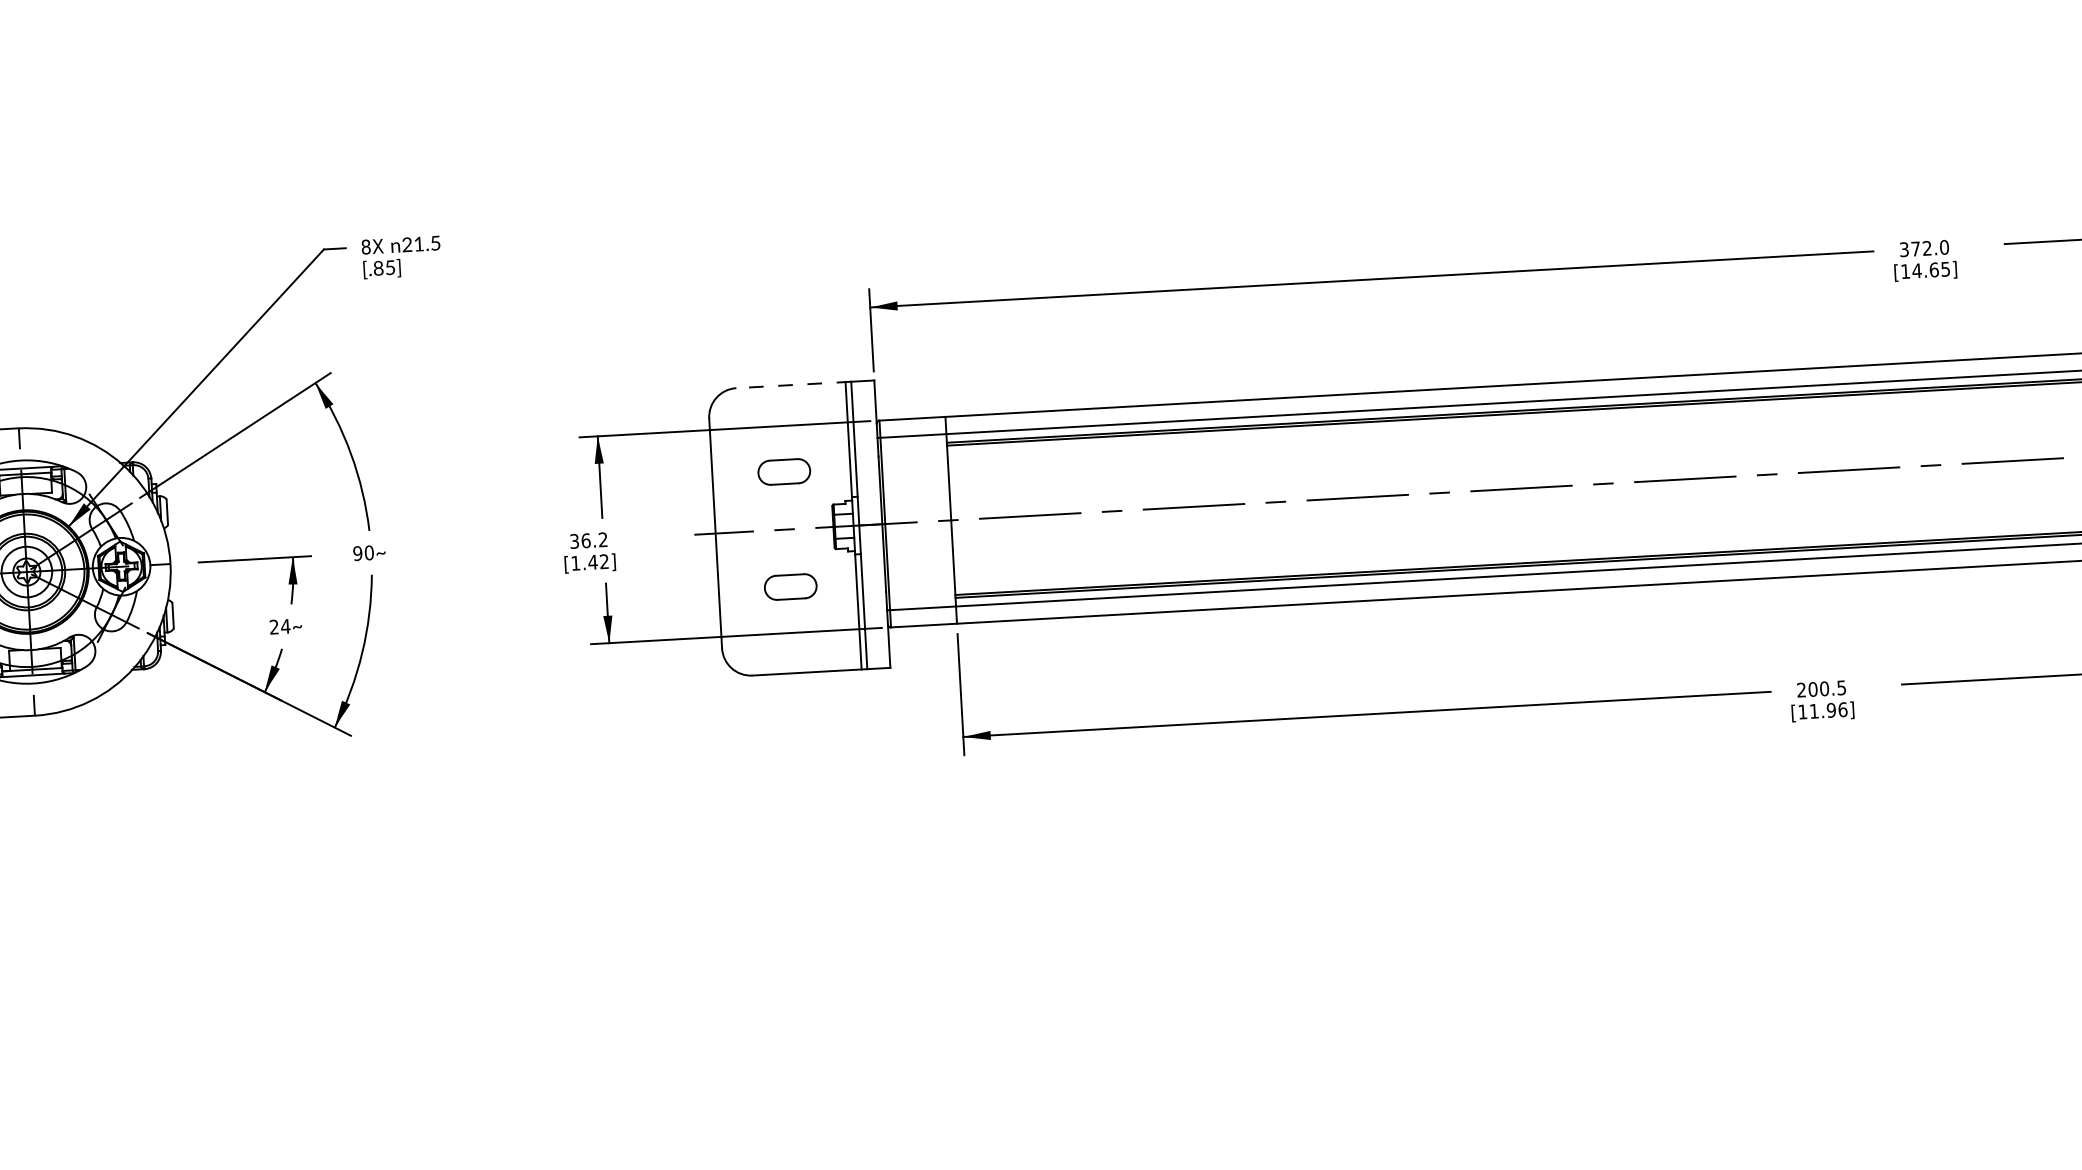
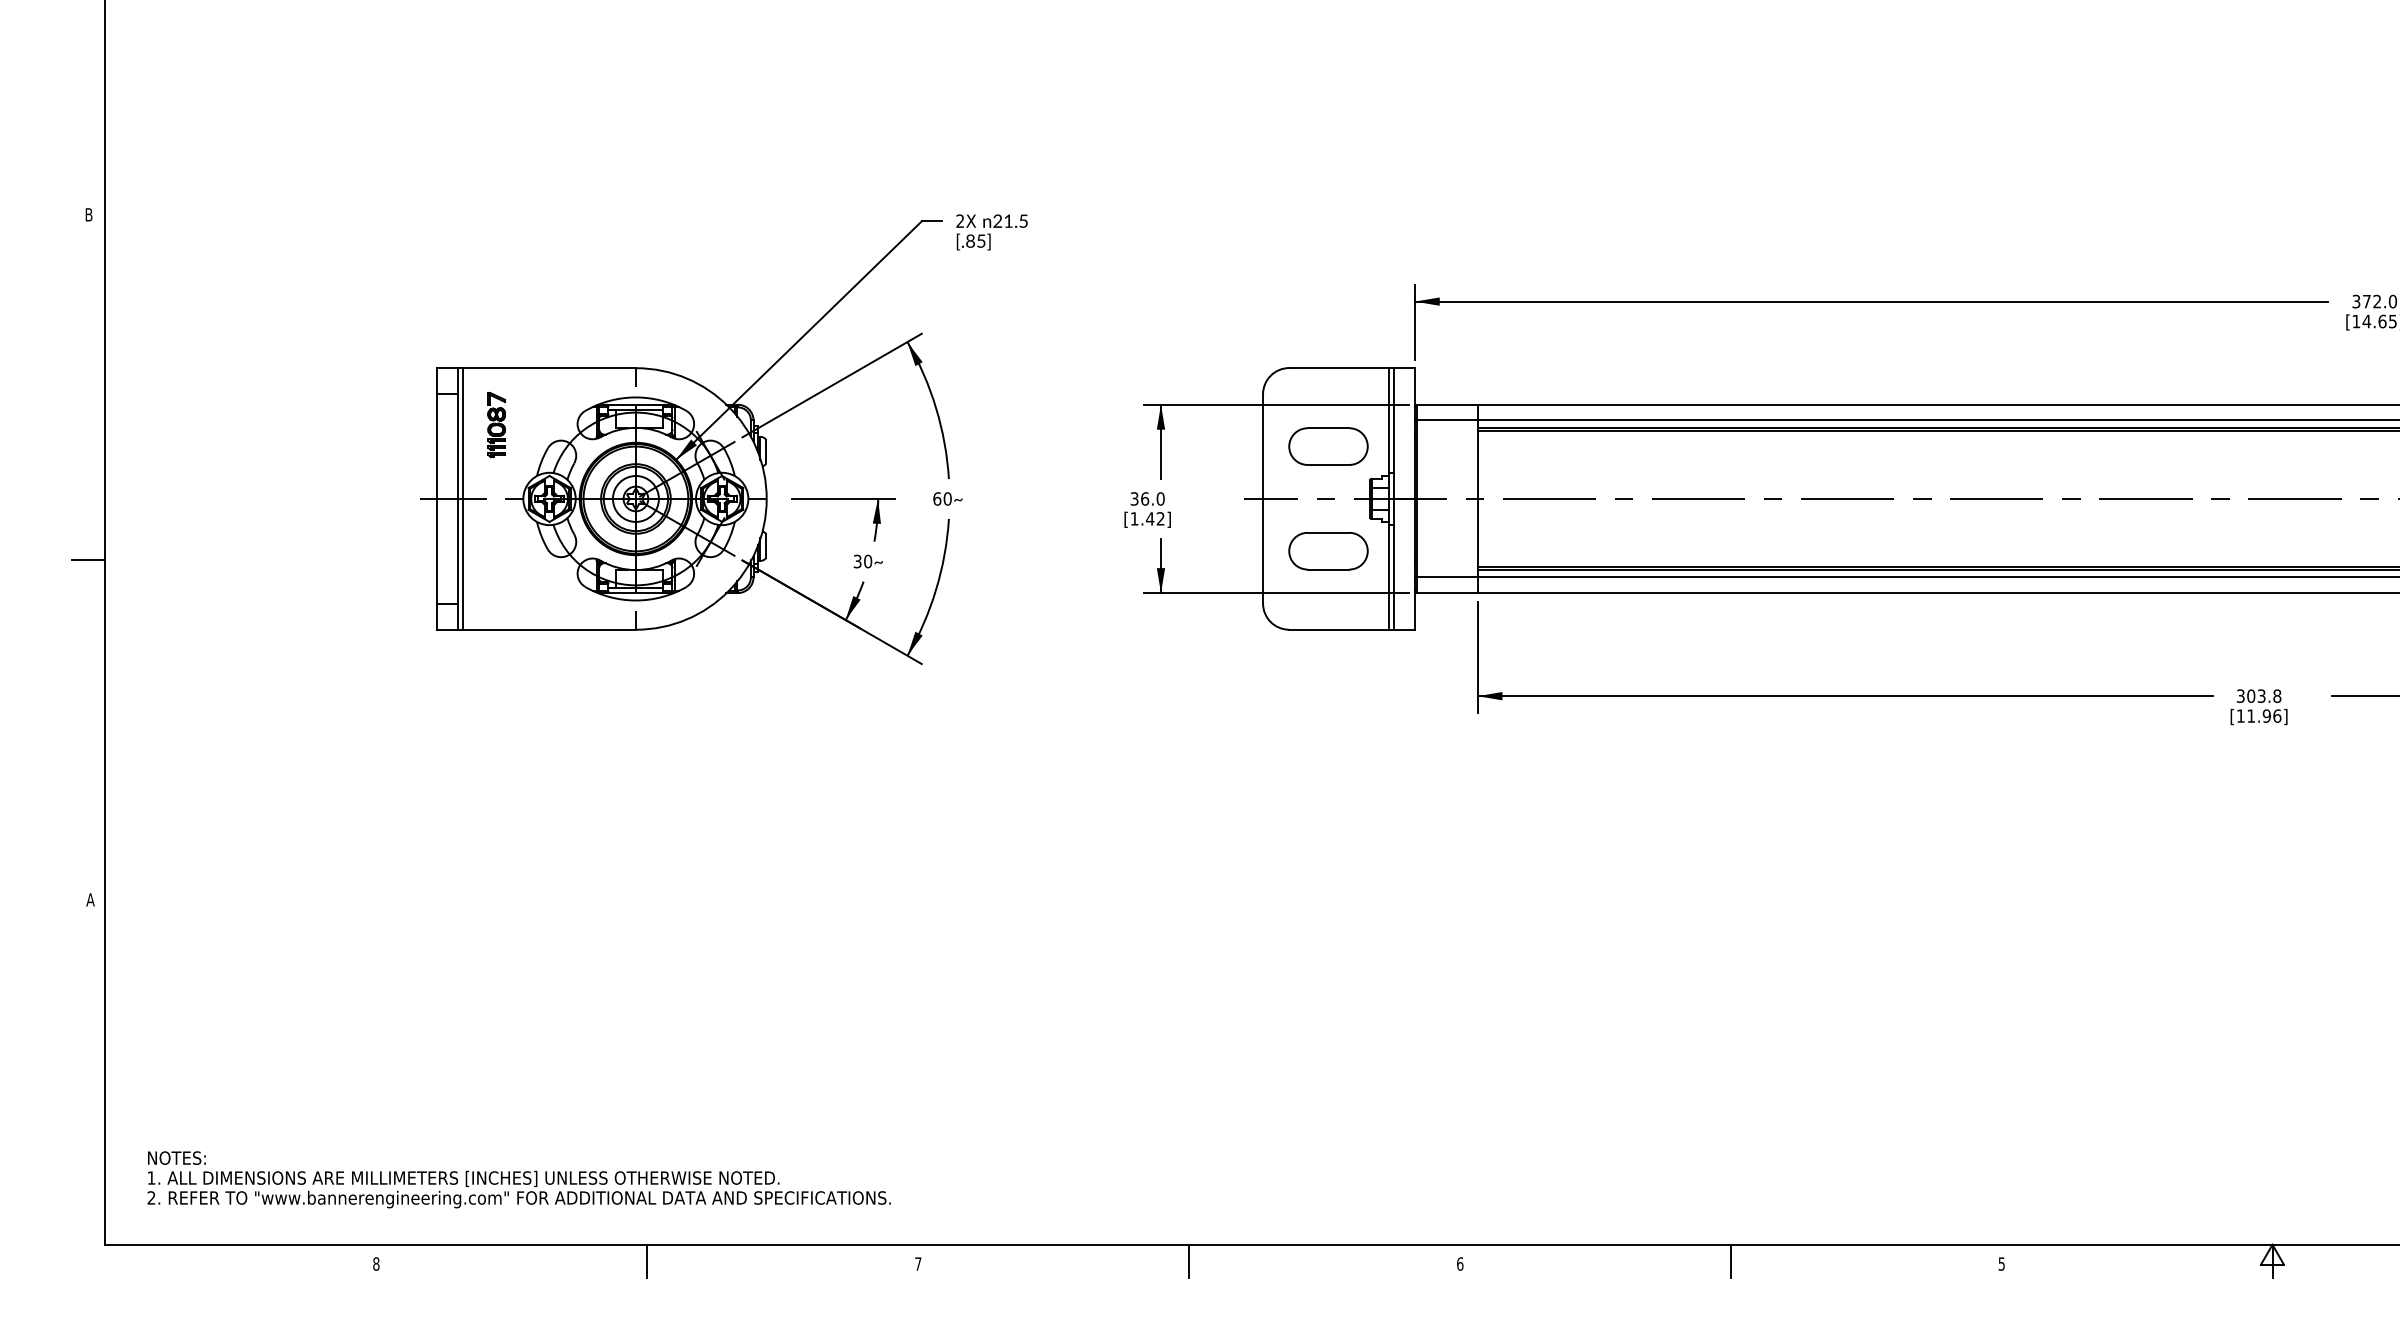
text: (366, 247) -> (960, 221), 8X -> 2X
line: (793, 385) -> (1341, 368), dashed -> solid
part: (784, 471) -> (1328, 446), size x1.67
text: (602, 539) -> (1160, 498), 36.2 -> 36.0
text: (358, 553) -> (937, 498), 90 -> 60
part: (790, 587) -> (1328, 551), size x1.67
text: (279, 626) -> (862, 561), 24 -> 30
text: (1822, 688) -> (2259, 695), 200.5 -> 303.8

